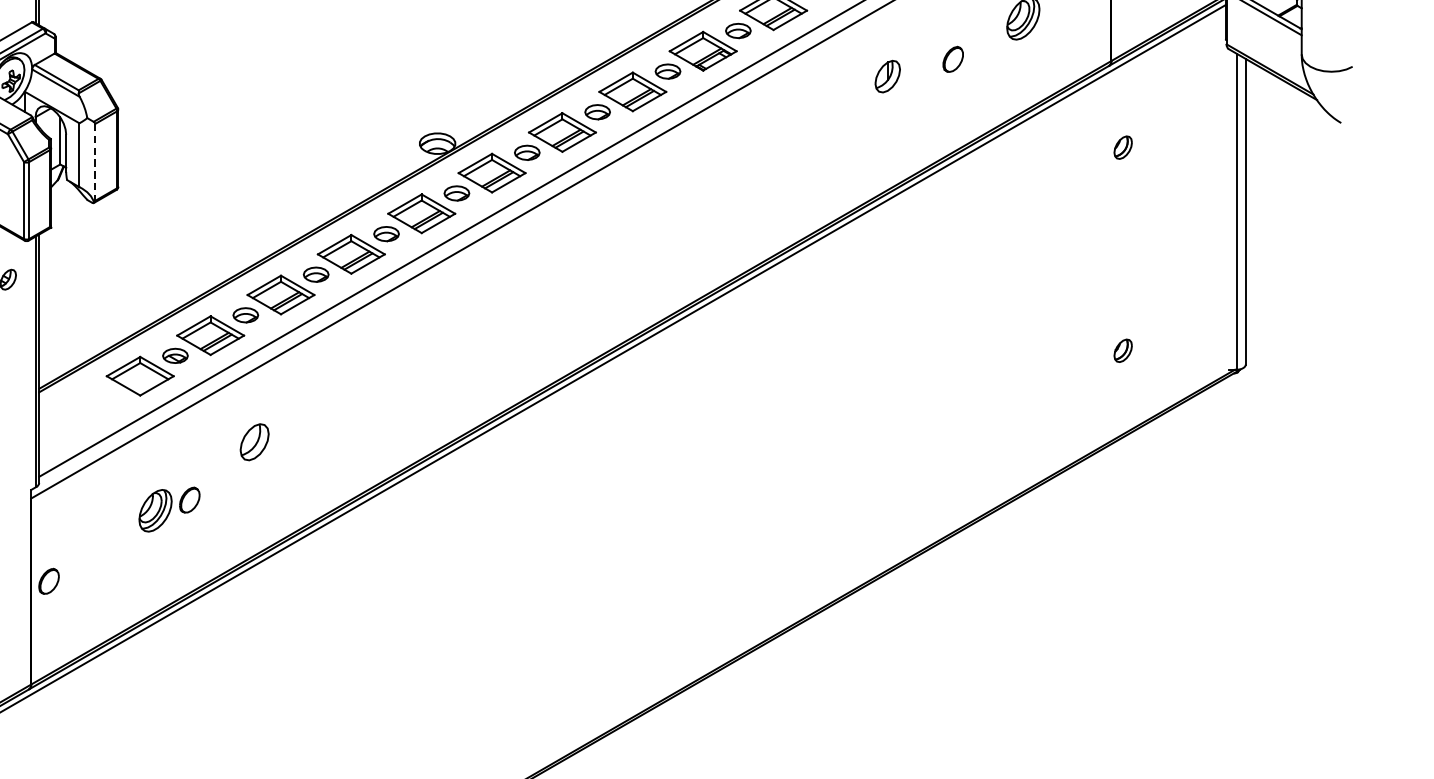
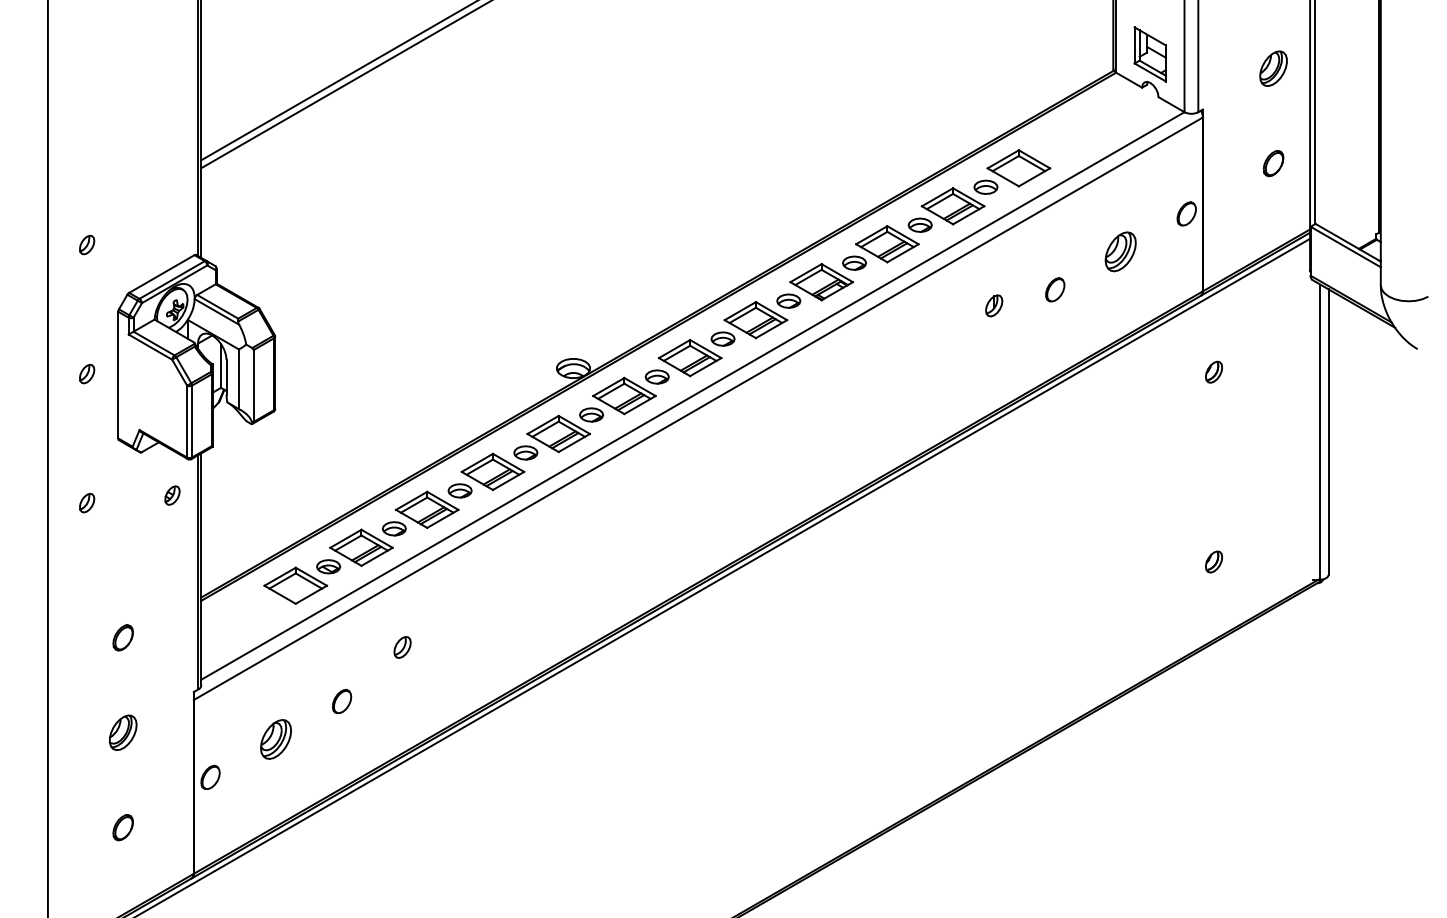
part: (888, 76) -> (994, 305), size x0.71
line: (95, 162) -> (253, 386), dashed -> solid
part: (254, 442) -> (402, 647), size x0.62
part: (154, 510) -> (275, 739), moved

